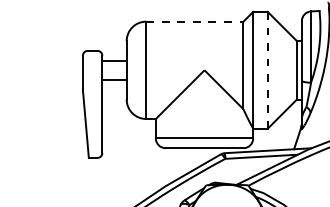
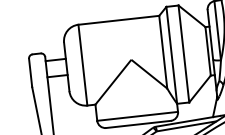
line: (194, 21) -> (118, 20), dashed -> solid
line: (267, 69) -> (183, 53), dashed -> solid

